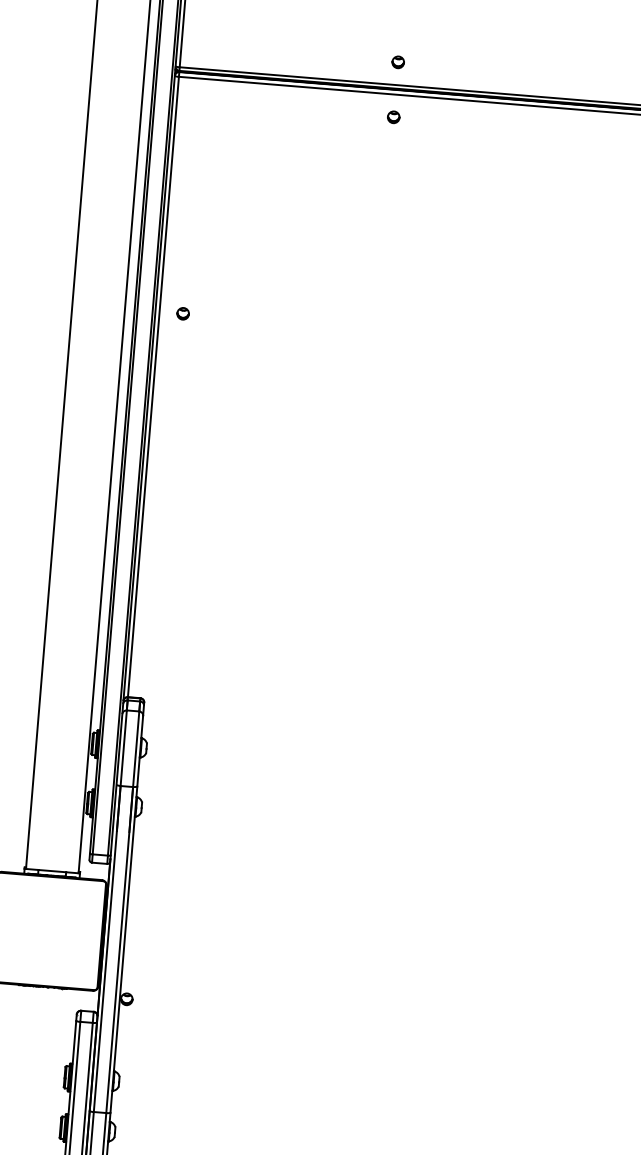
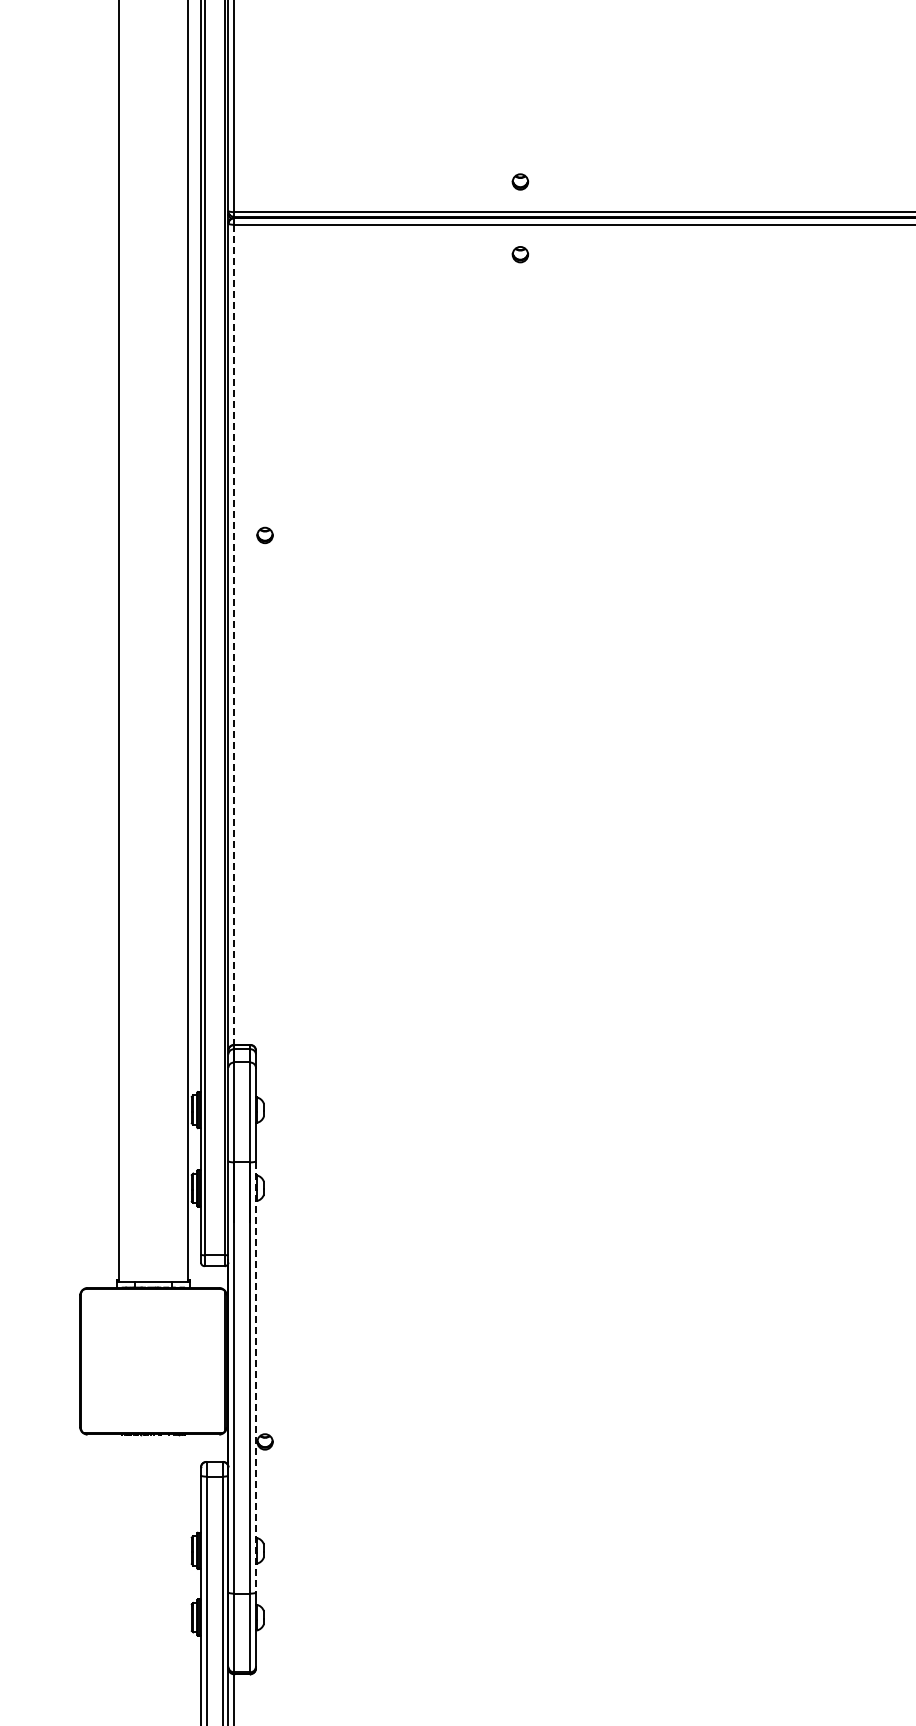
line: (153, 387) -> (233, 635), solid -> dashed
line: (123, 950) -> (255, 1377), solid -> dashed

